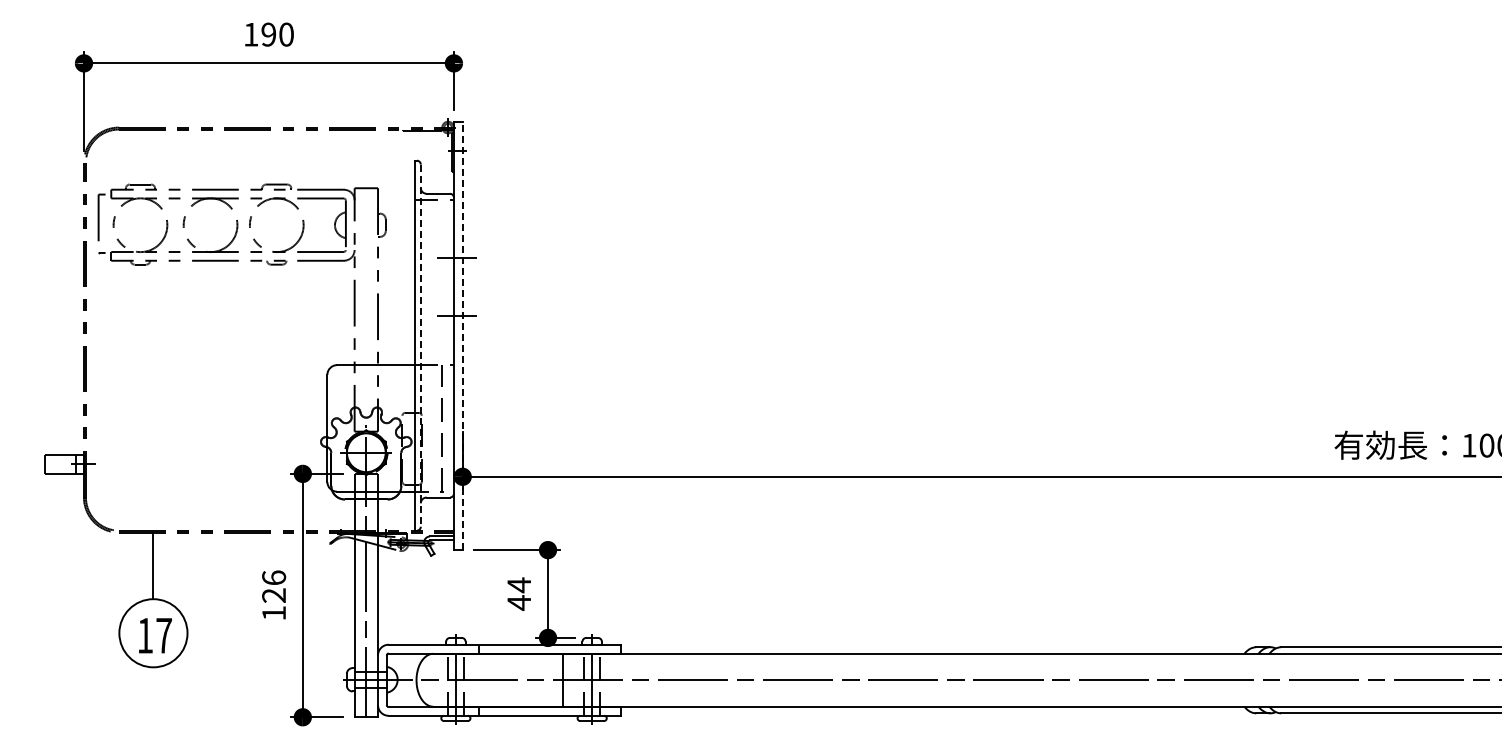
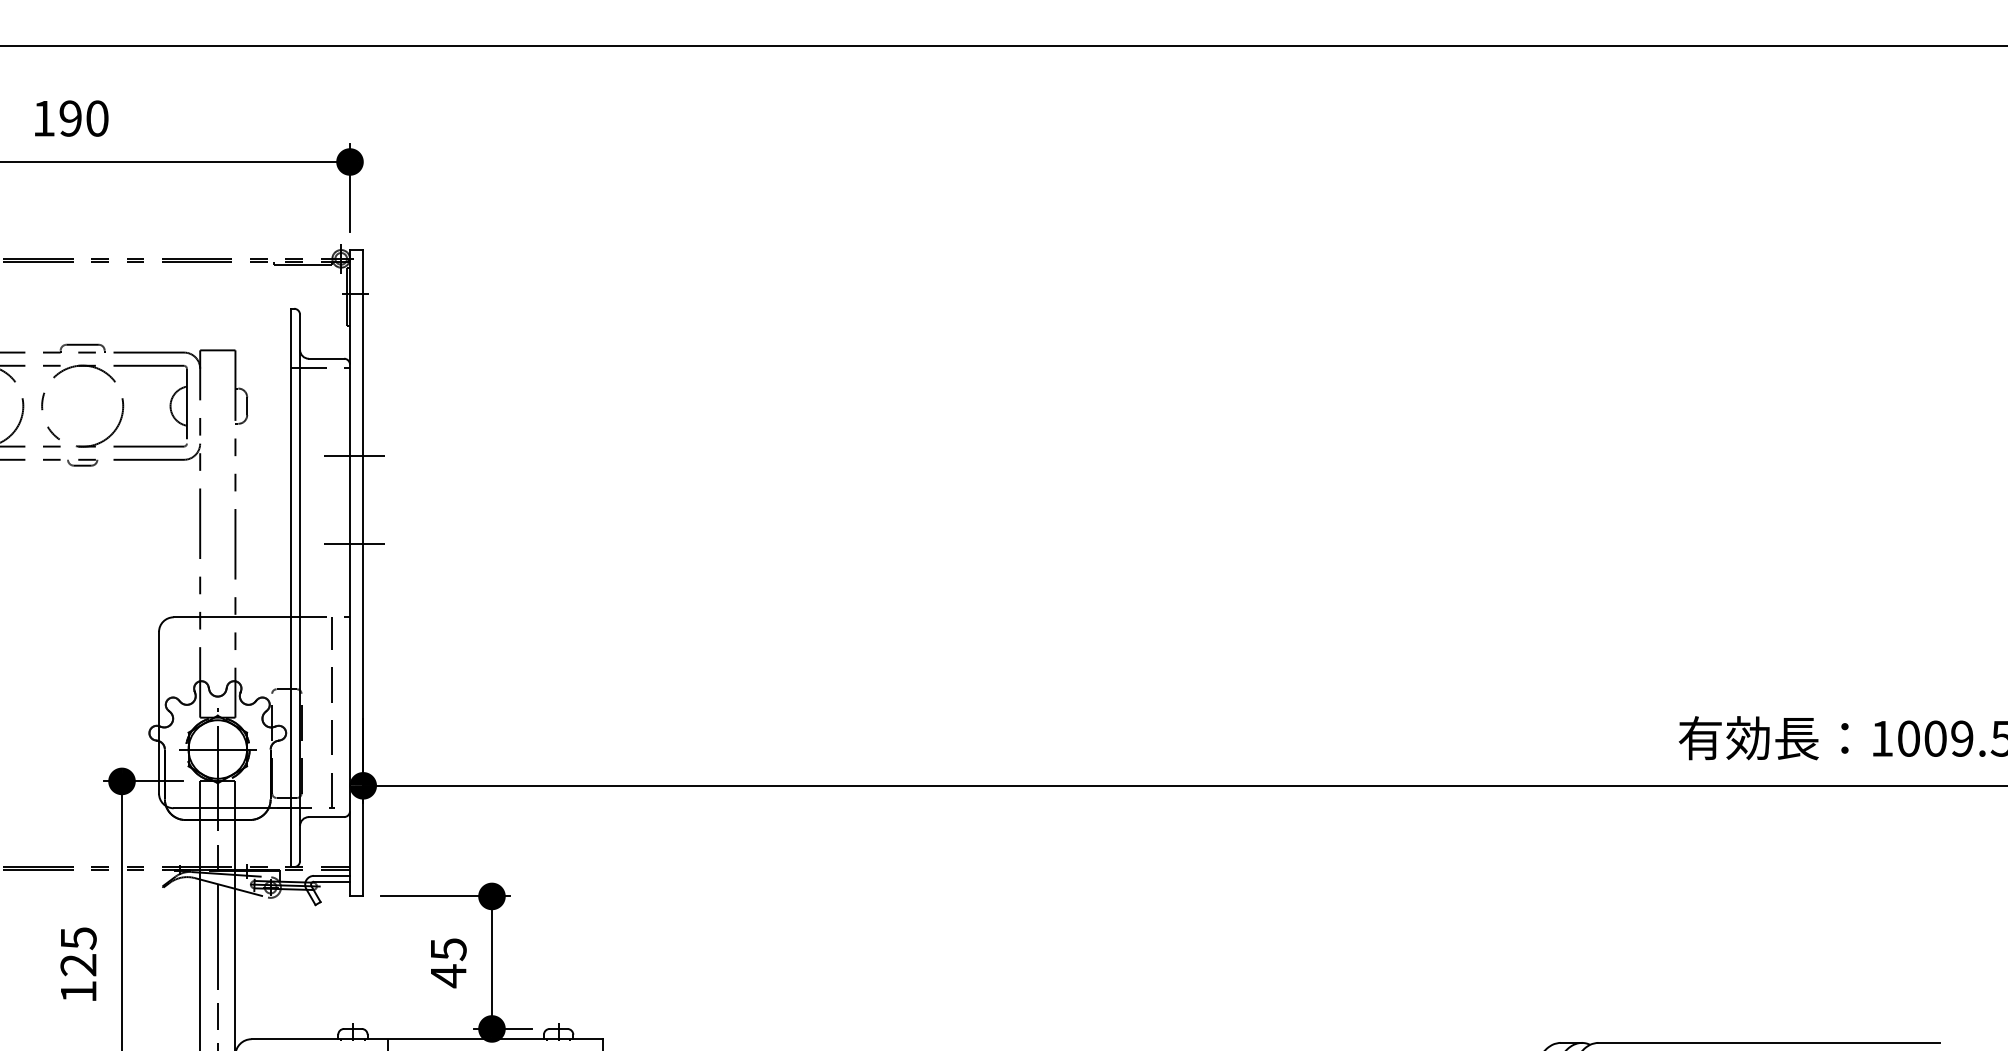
line: (462, 335) -> (362, 572), dashed -> solid
line: (420, 346) -> (299, 589), dashed -> solid
text: (274, 577) -> (79, 937), 126 -> 125
text: (519, 585) -> (448, 949), 44 -> 45

